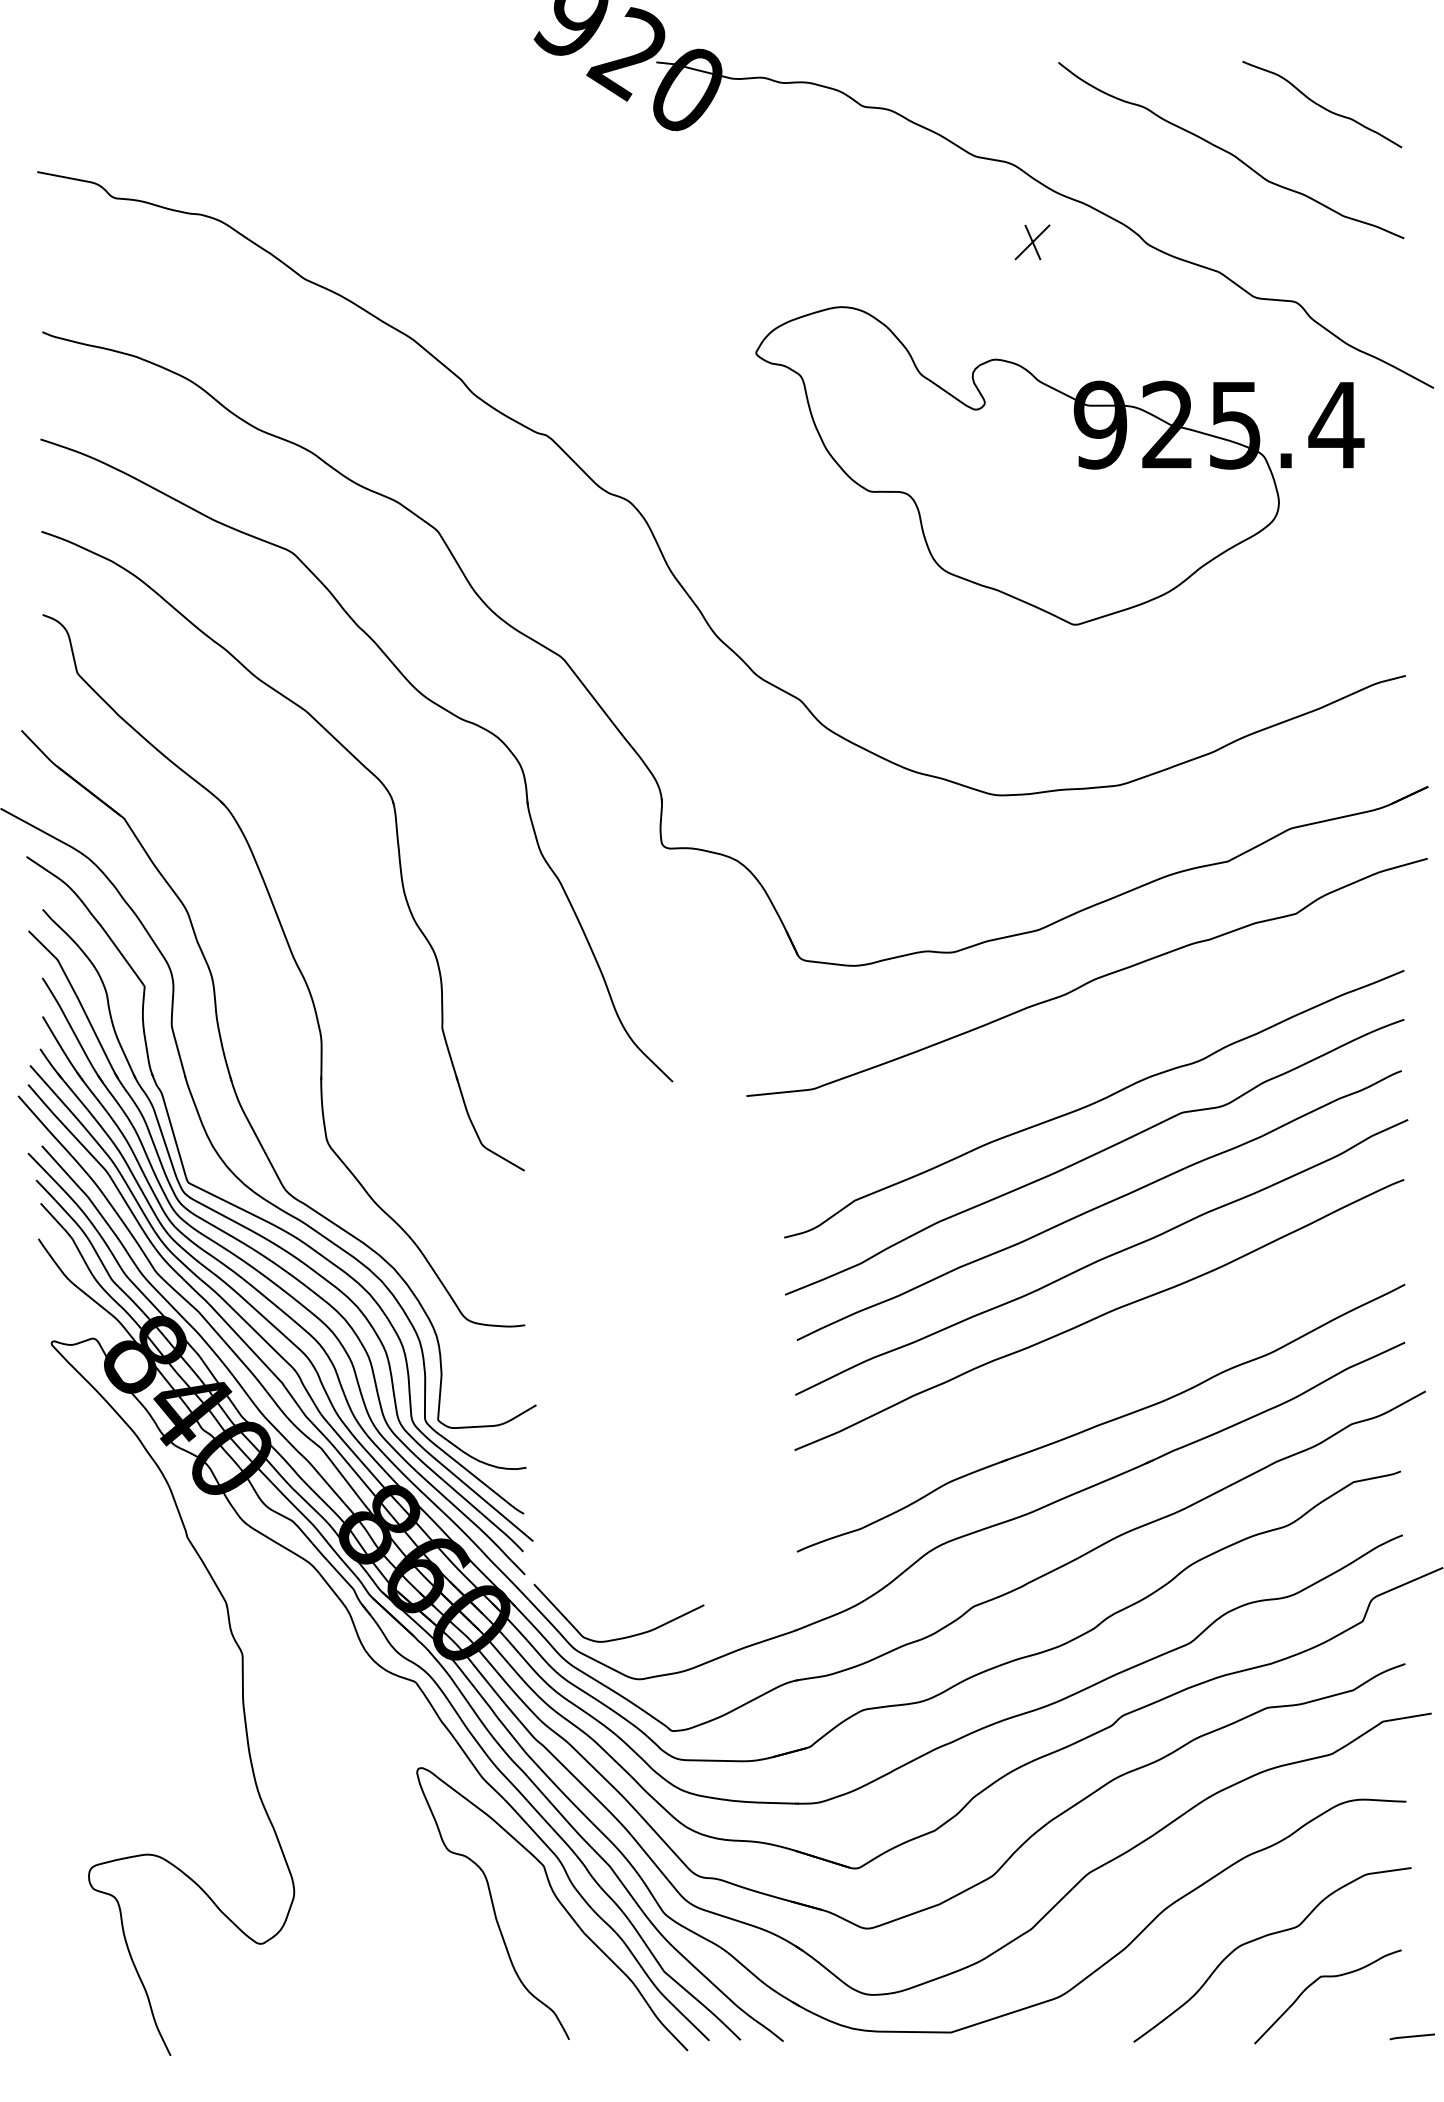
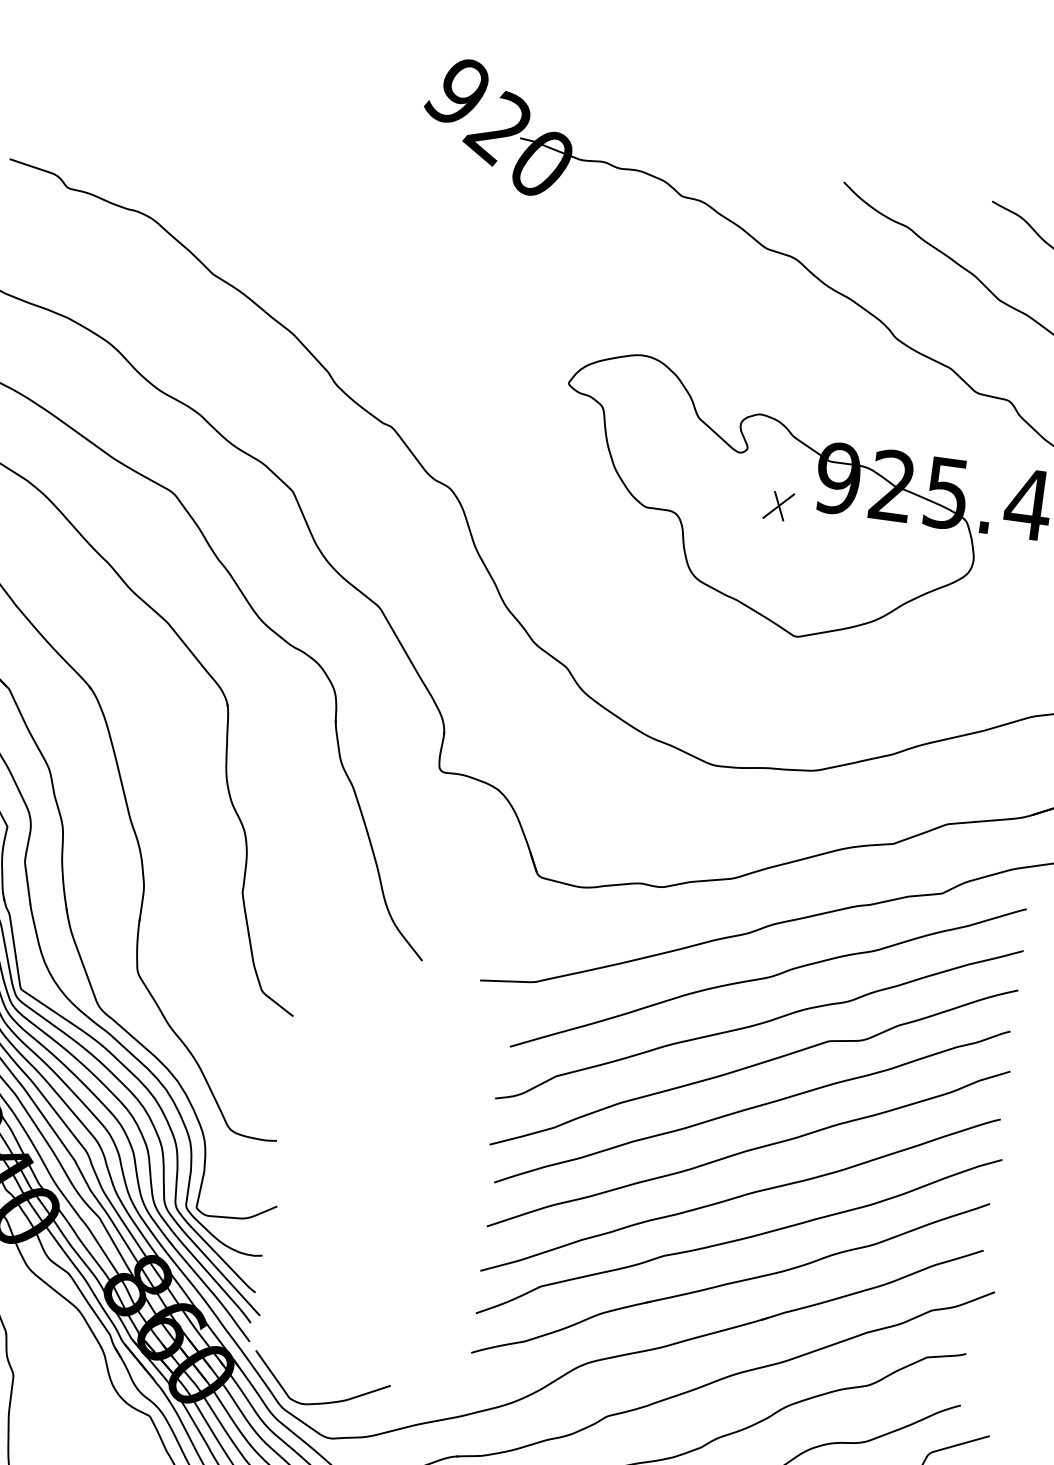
part: (1032, 242) -> (778, 506), moved
curve: (1097, 1045) -> (768, 977), added
part: (1104, 1365) -> (739, 1236), added

